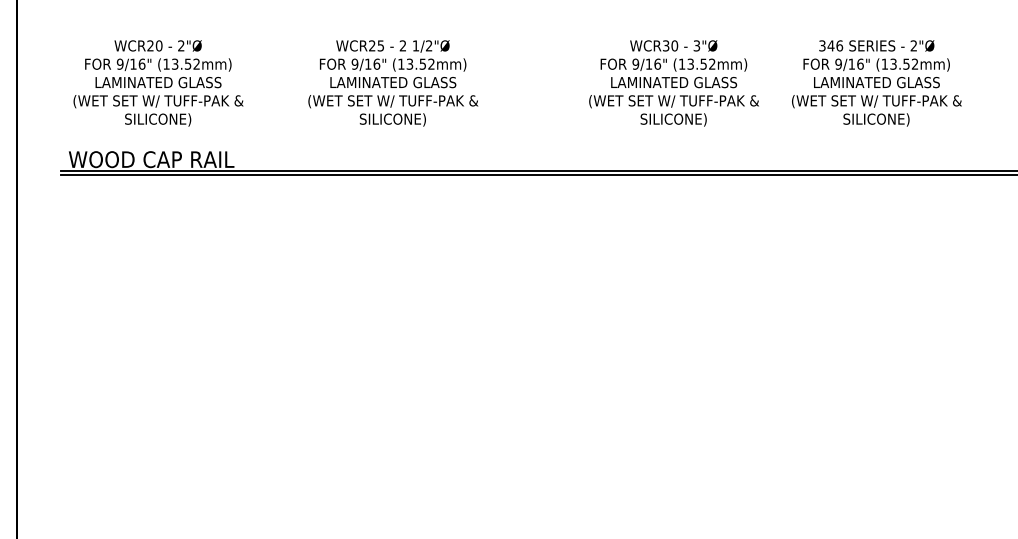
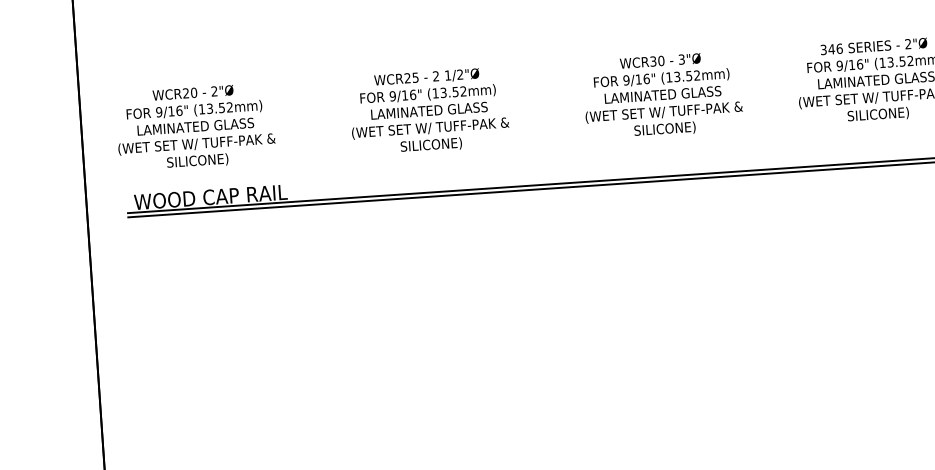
text: (158, 83) -> (195, 127), moved
text: (673, 83) -> (662, 95), moved

